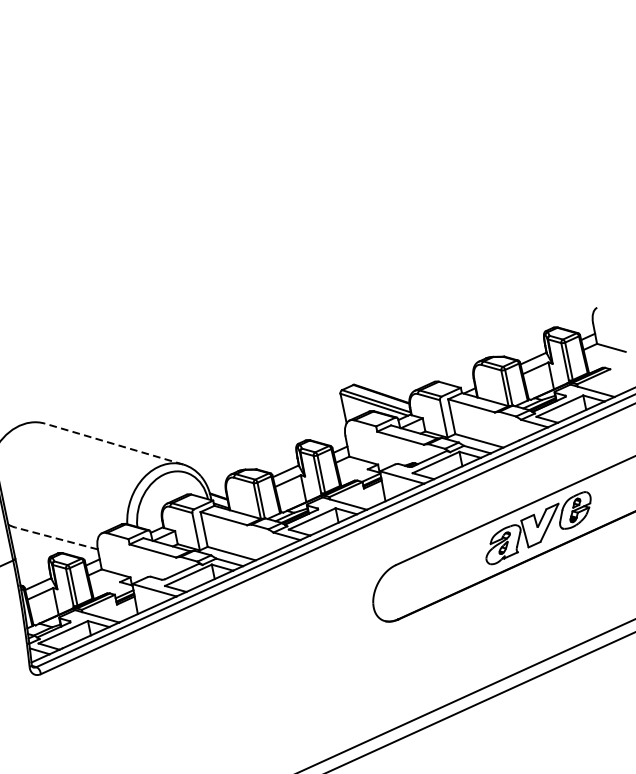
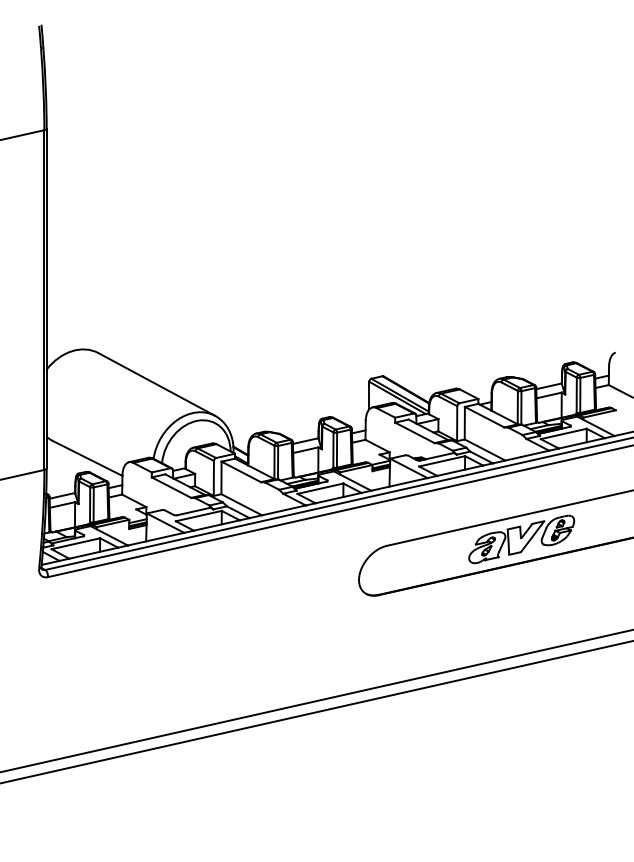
line: (113, 444) -> (156, 384), dashed -> solid
line: (56, 538) -> (87, 458), dashed -> solid

